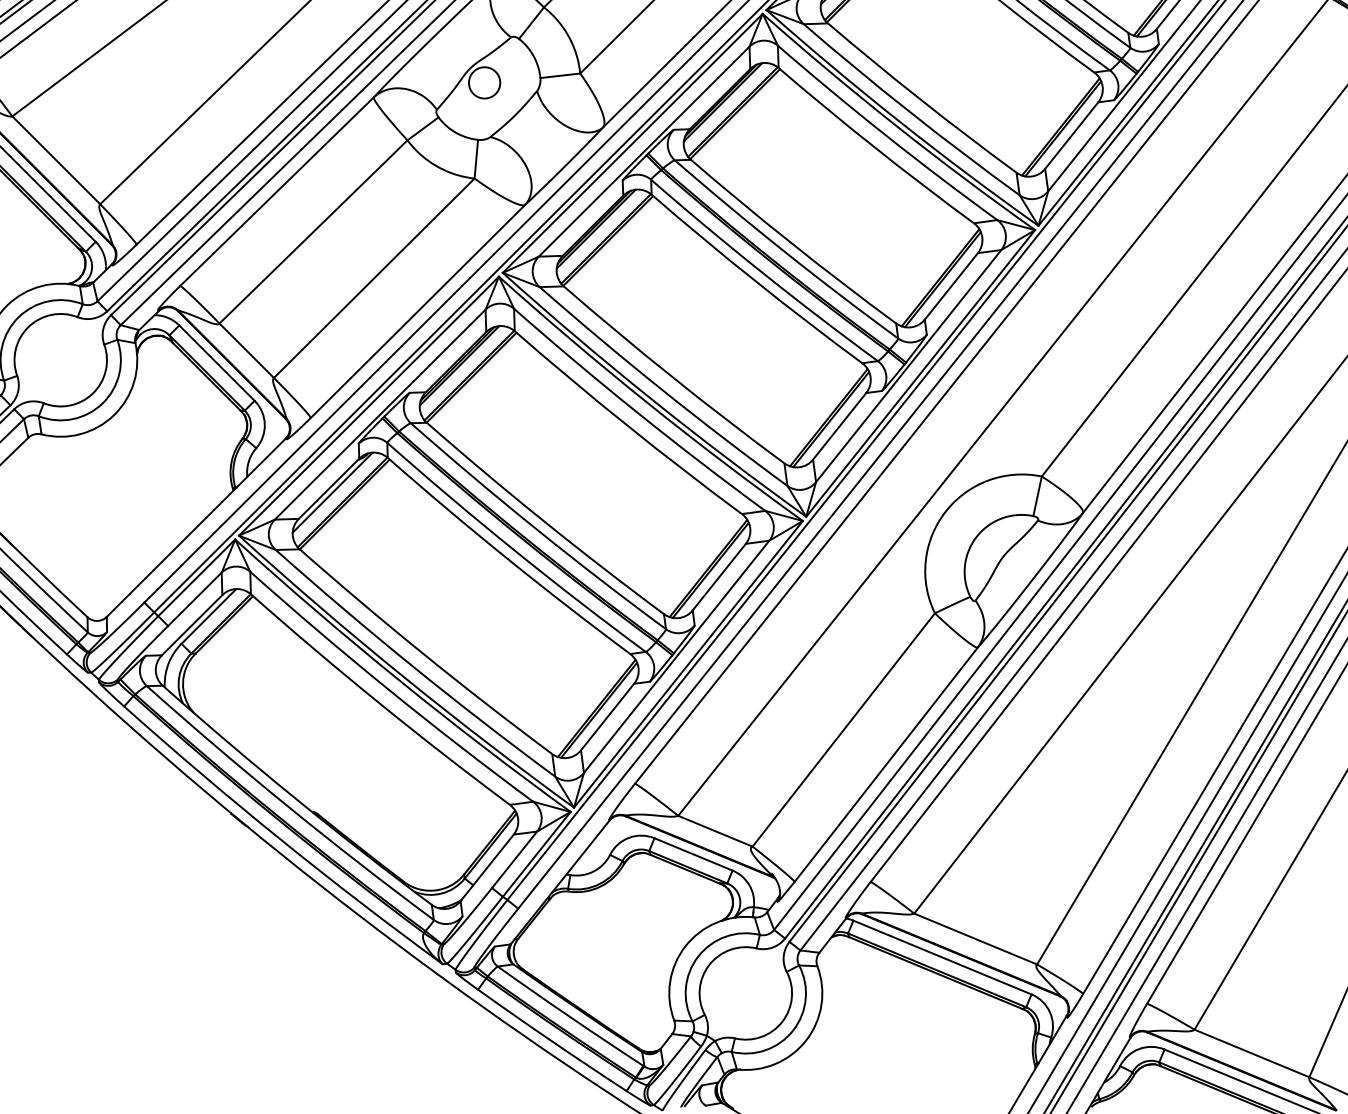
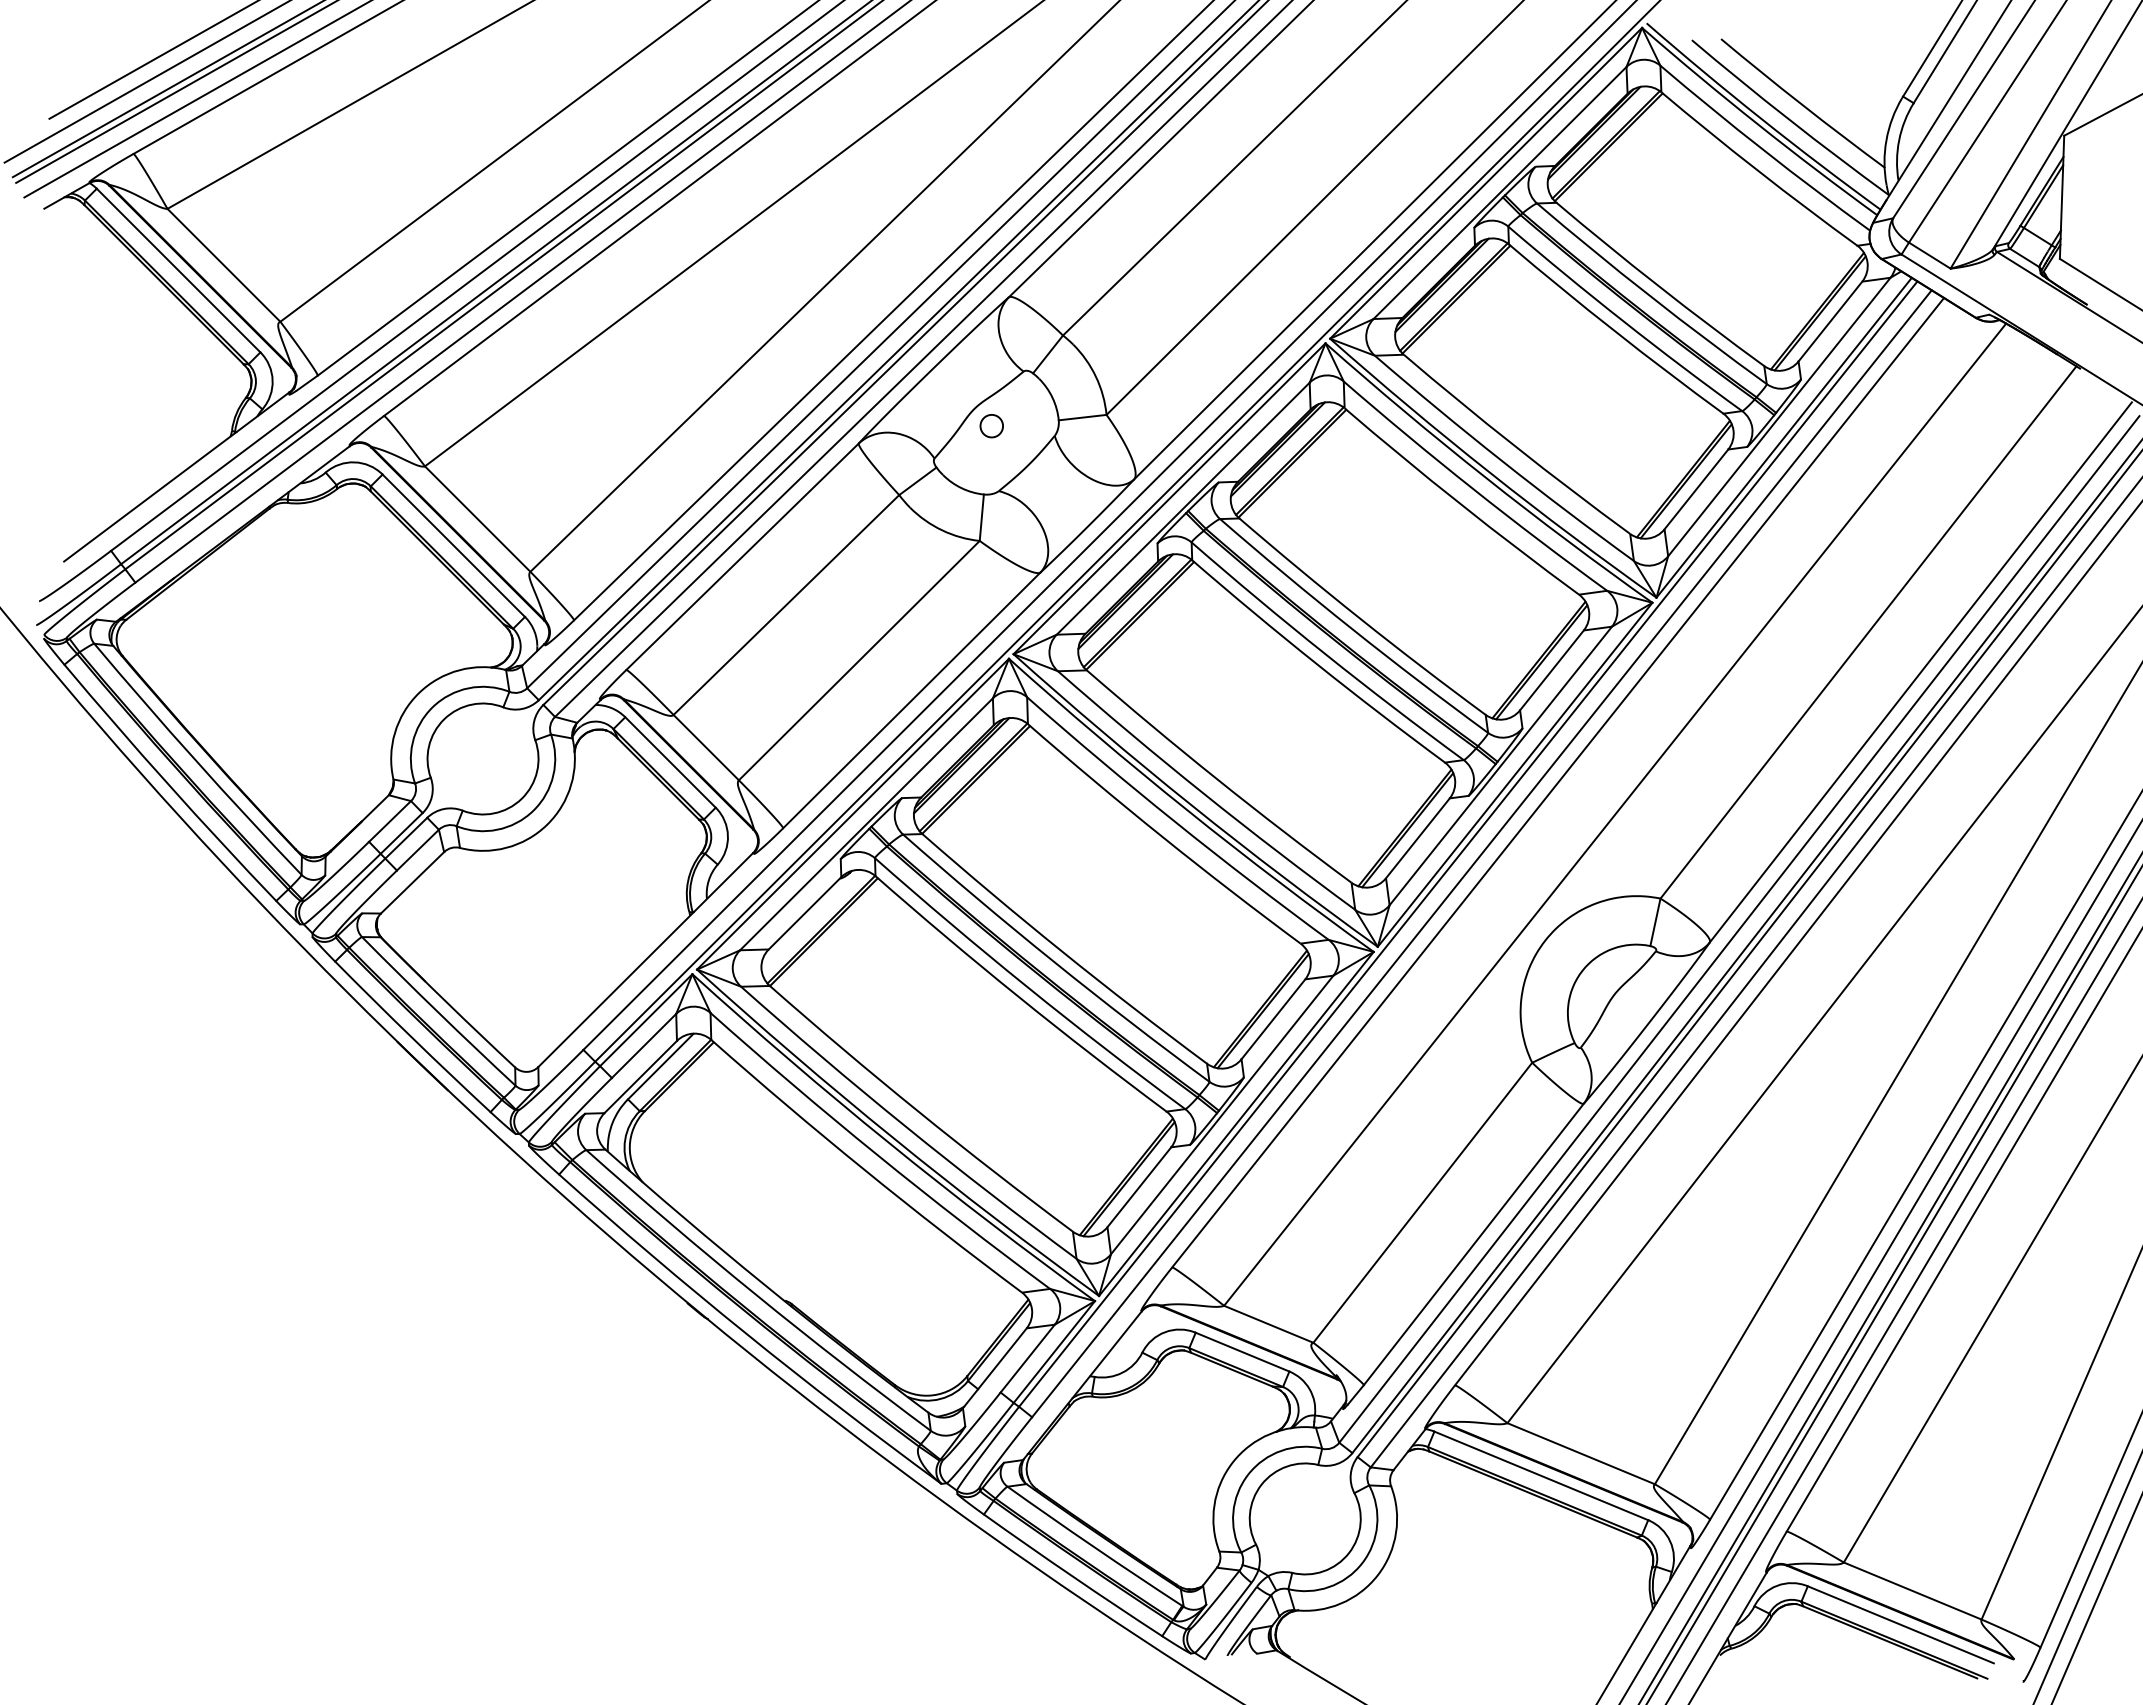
circle: (484, 82) -> (991, 425), size x0.6
line: (332, 492) -> (809, 917), removed

